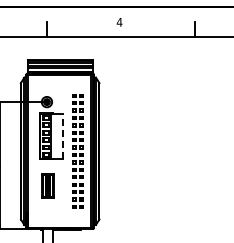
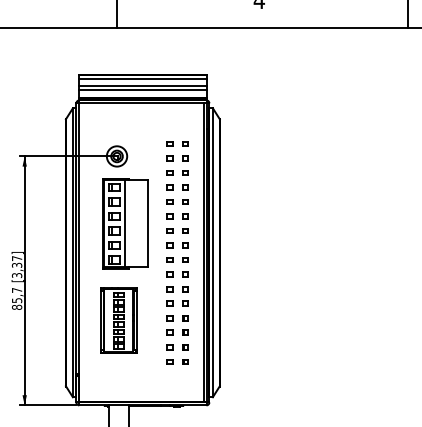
line: (62, 135) -> (147, 221), dashed -> solid
part: (47, 185) -> (118, 319), size x1.43

